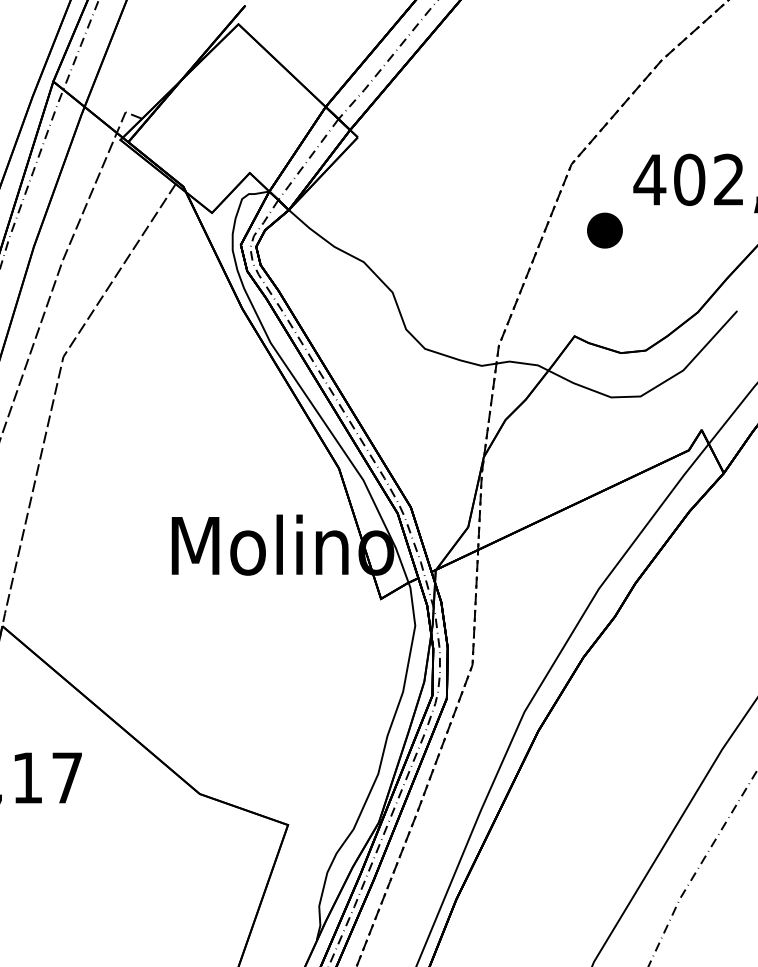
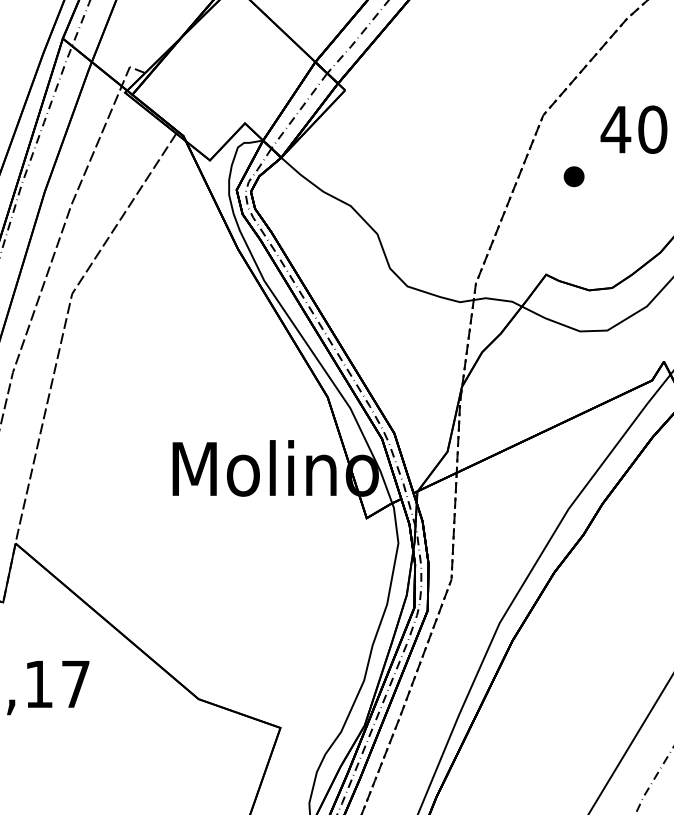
part: (604, 230) -> (573, 176), size x0.62

